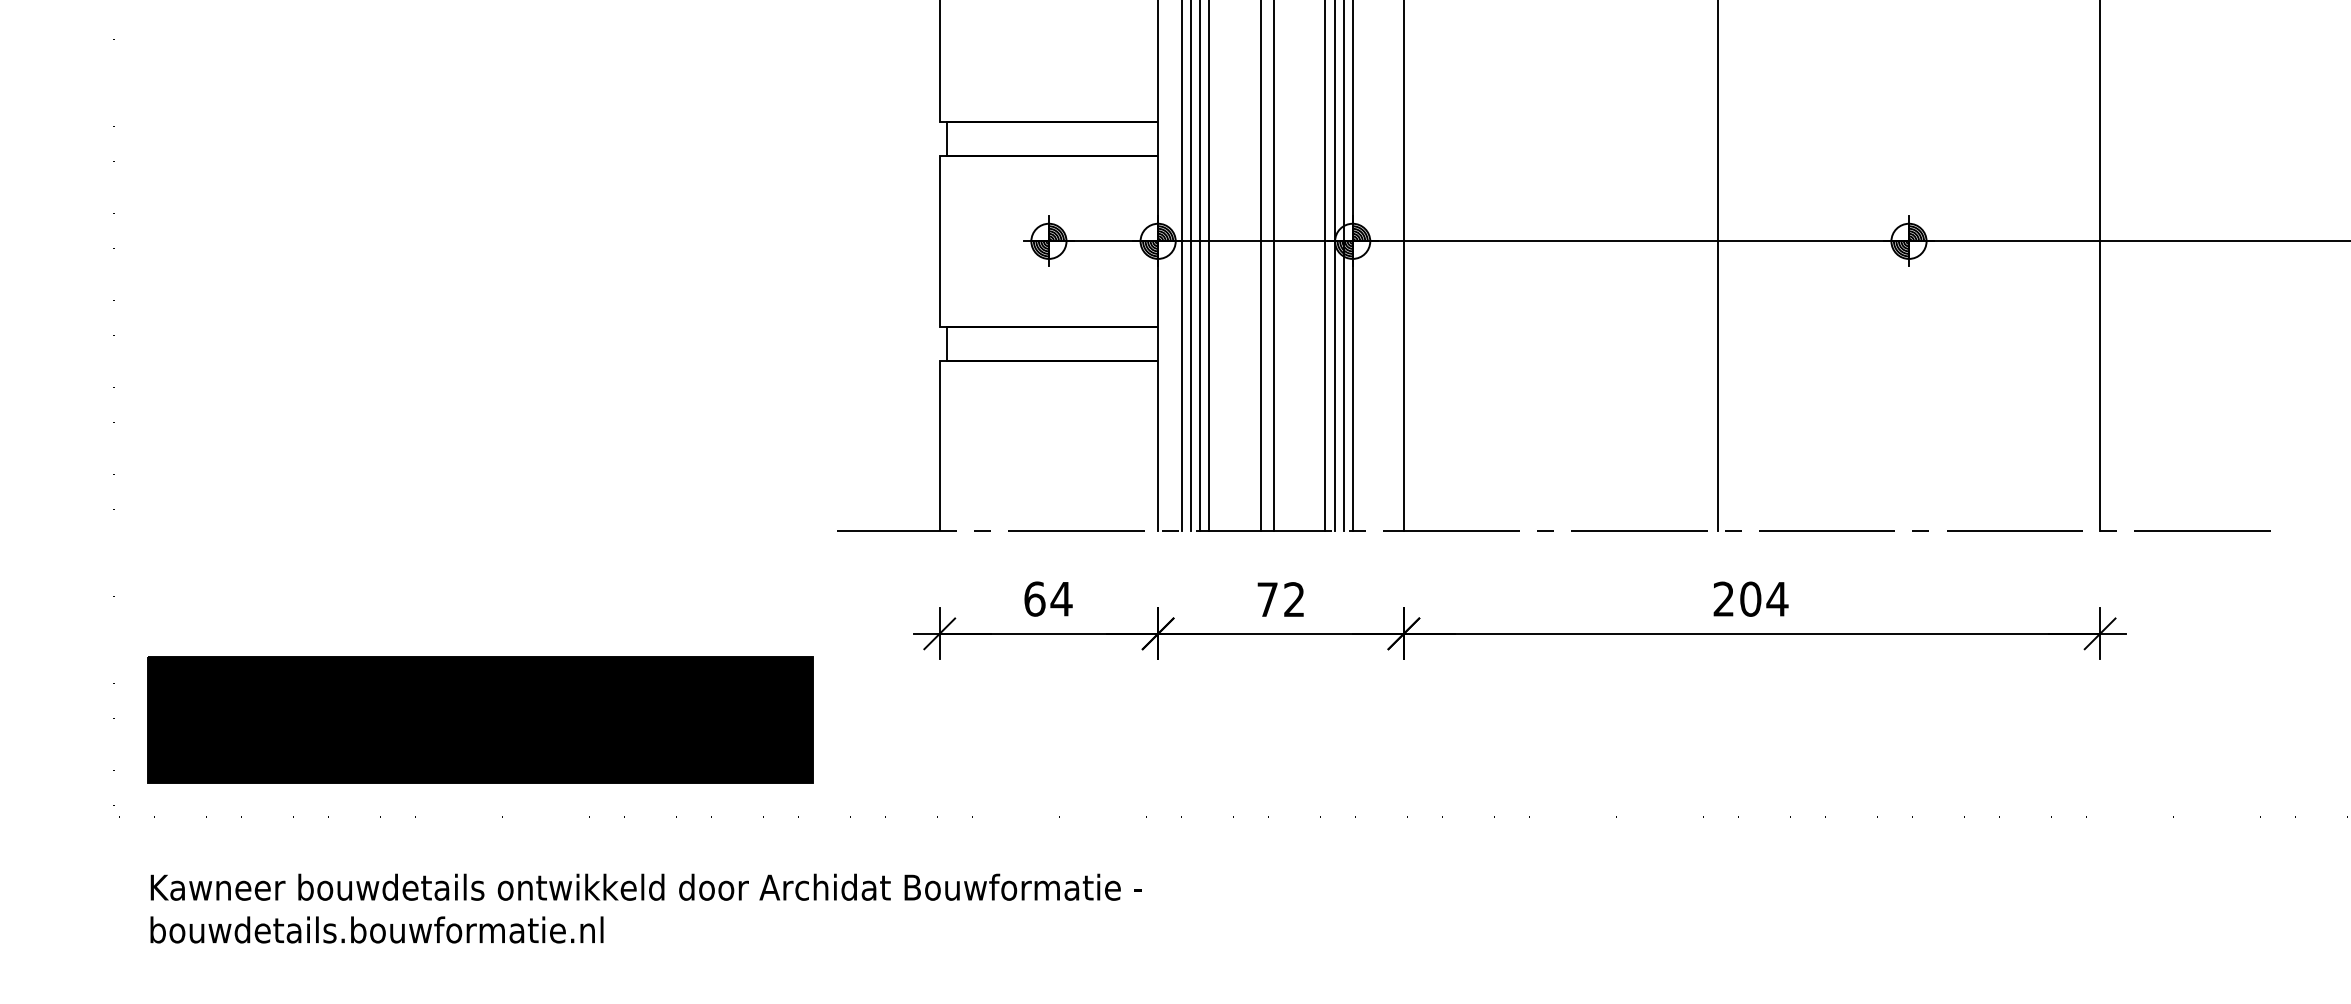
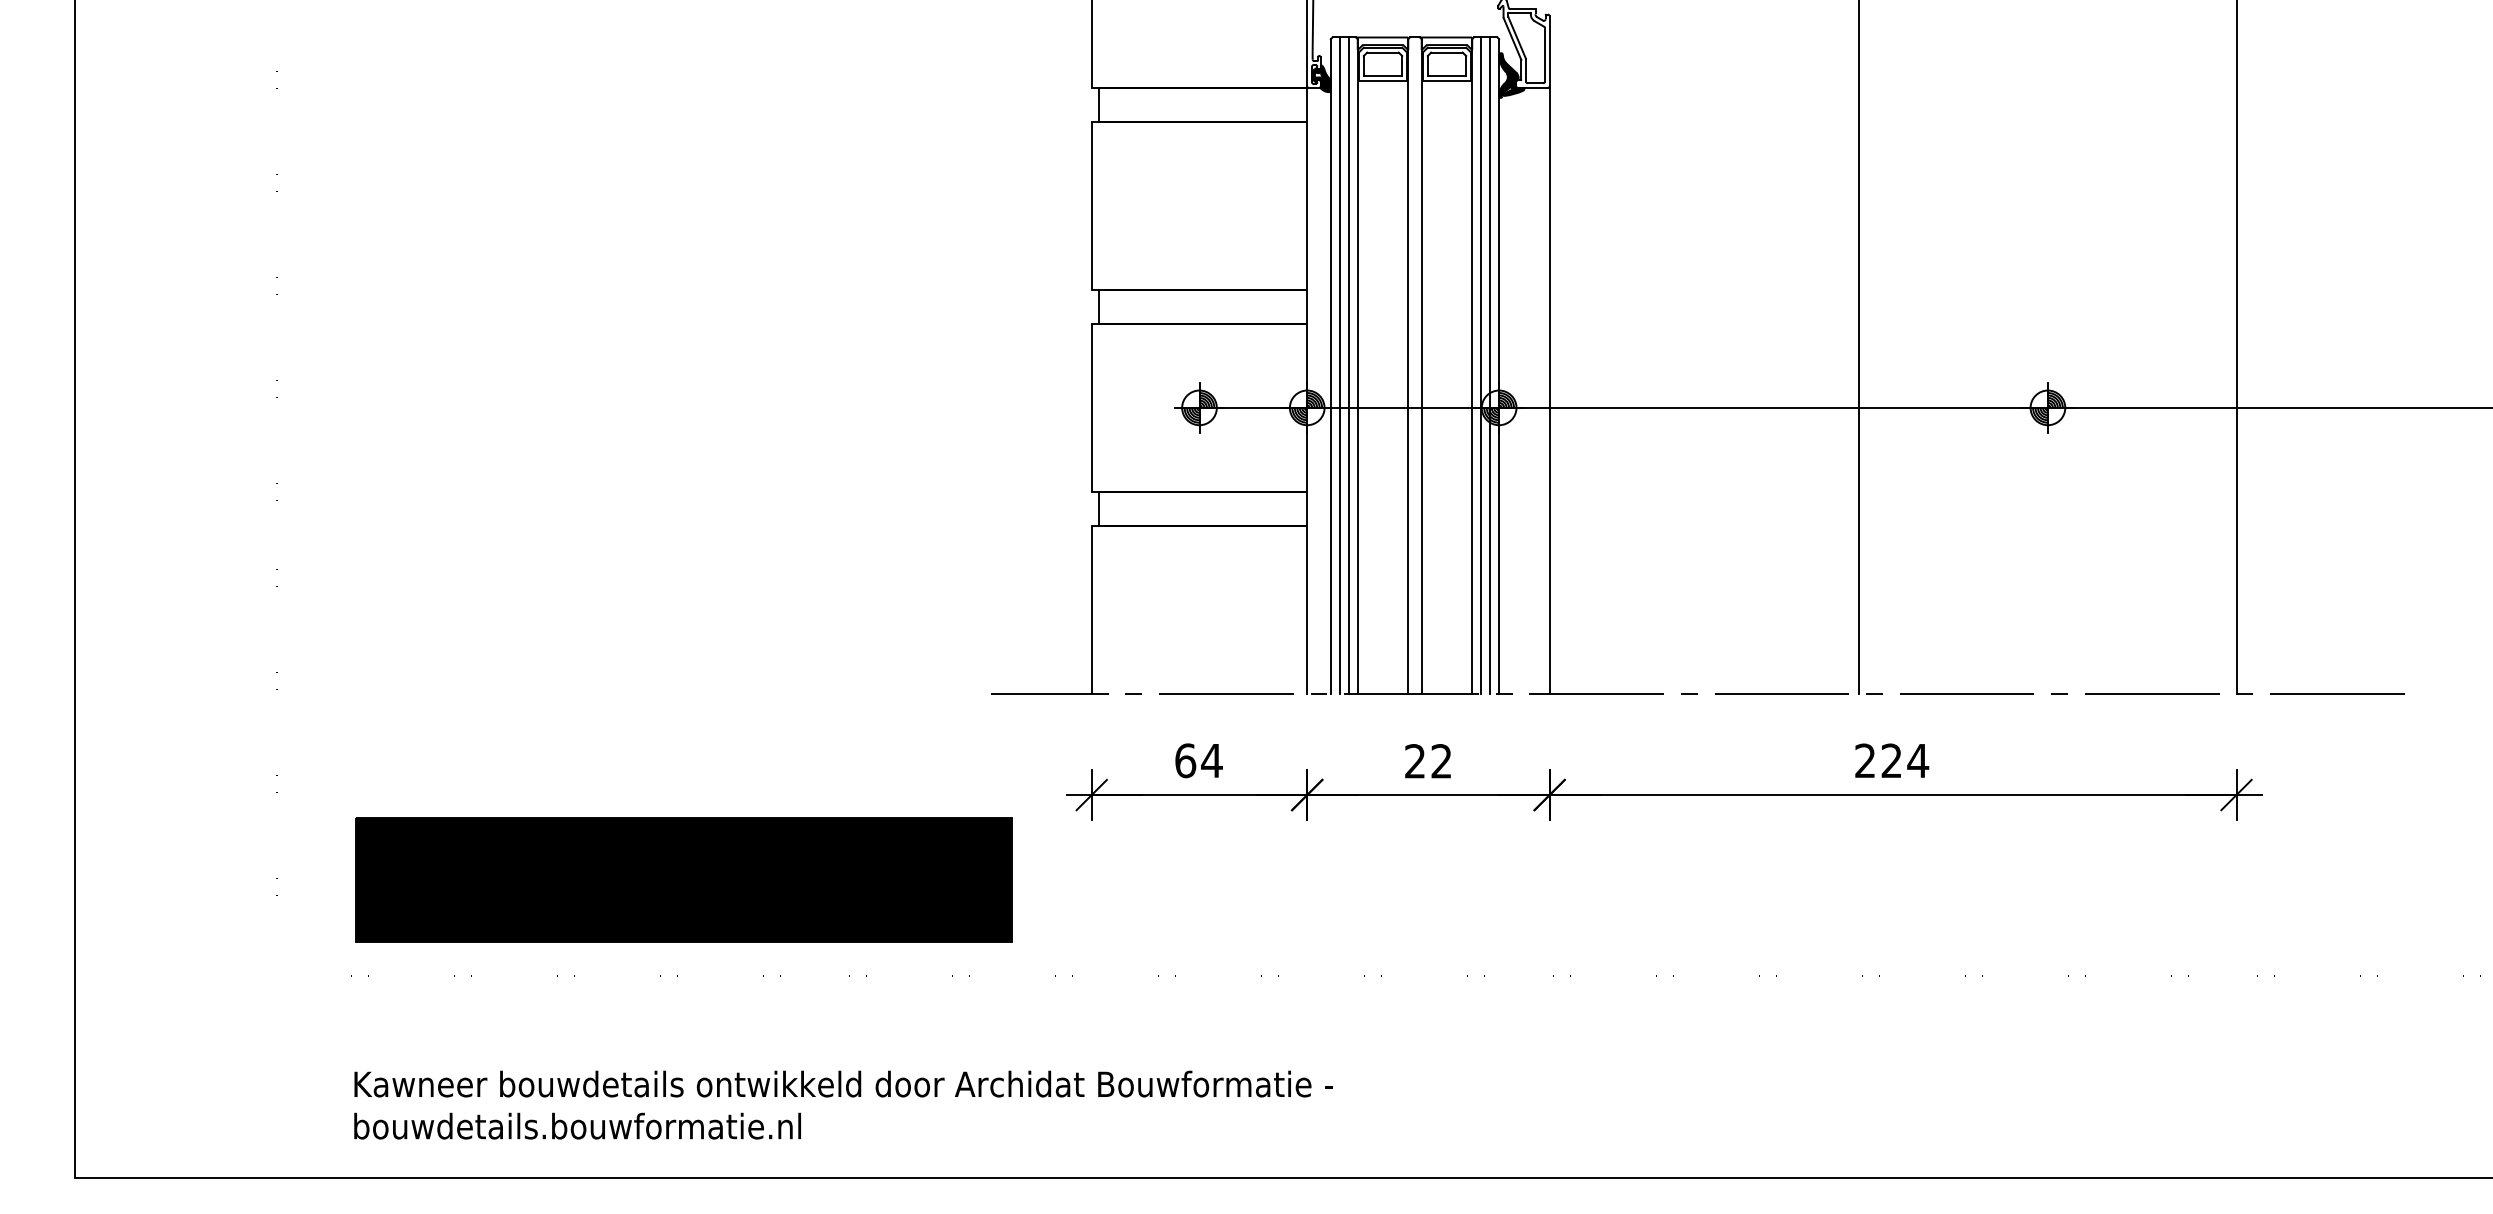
text: (1750, 598) -> (1891, 760), 204 -> 224
text: (1266, 599) -> (1414, 761), 72 -> 22
part: (479, 719) -> (683, 879), moved
text: (646, 907) -> (843, 1104), moved

